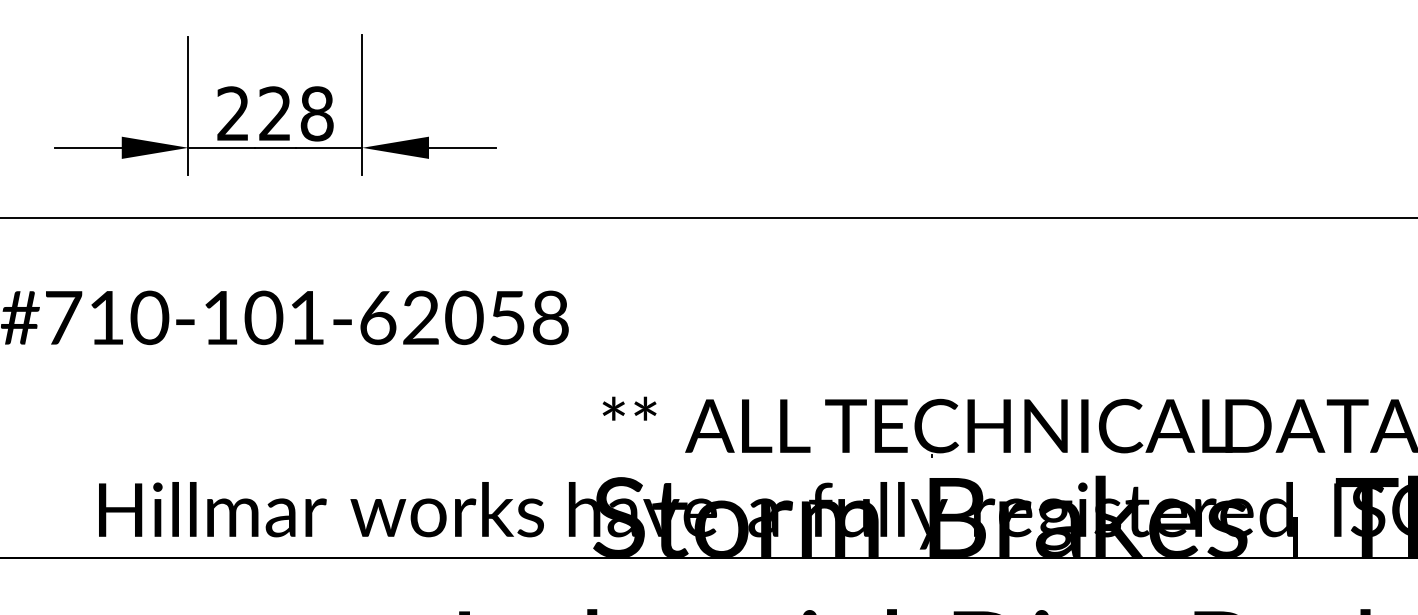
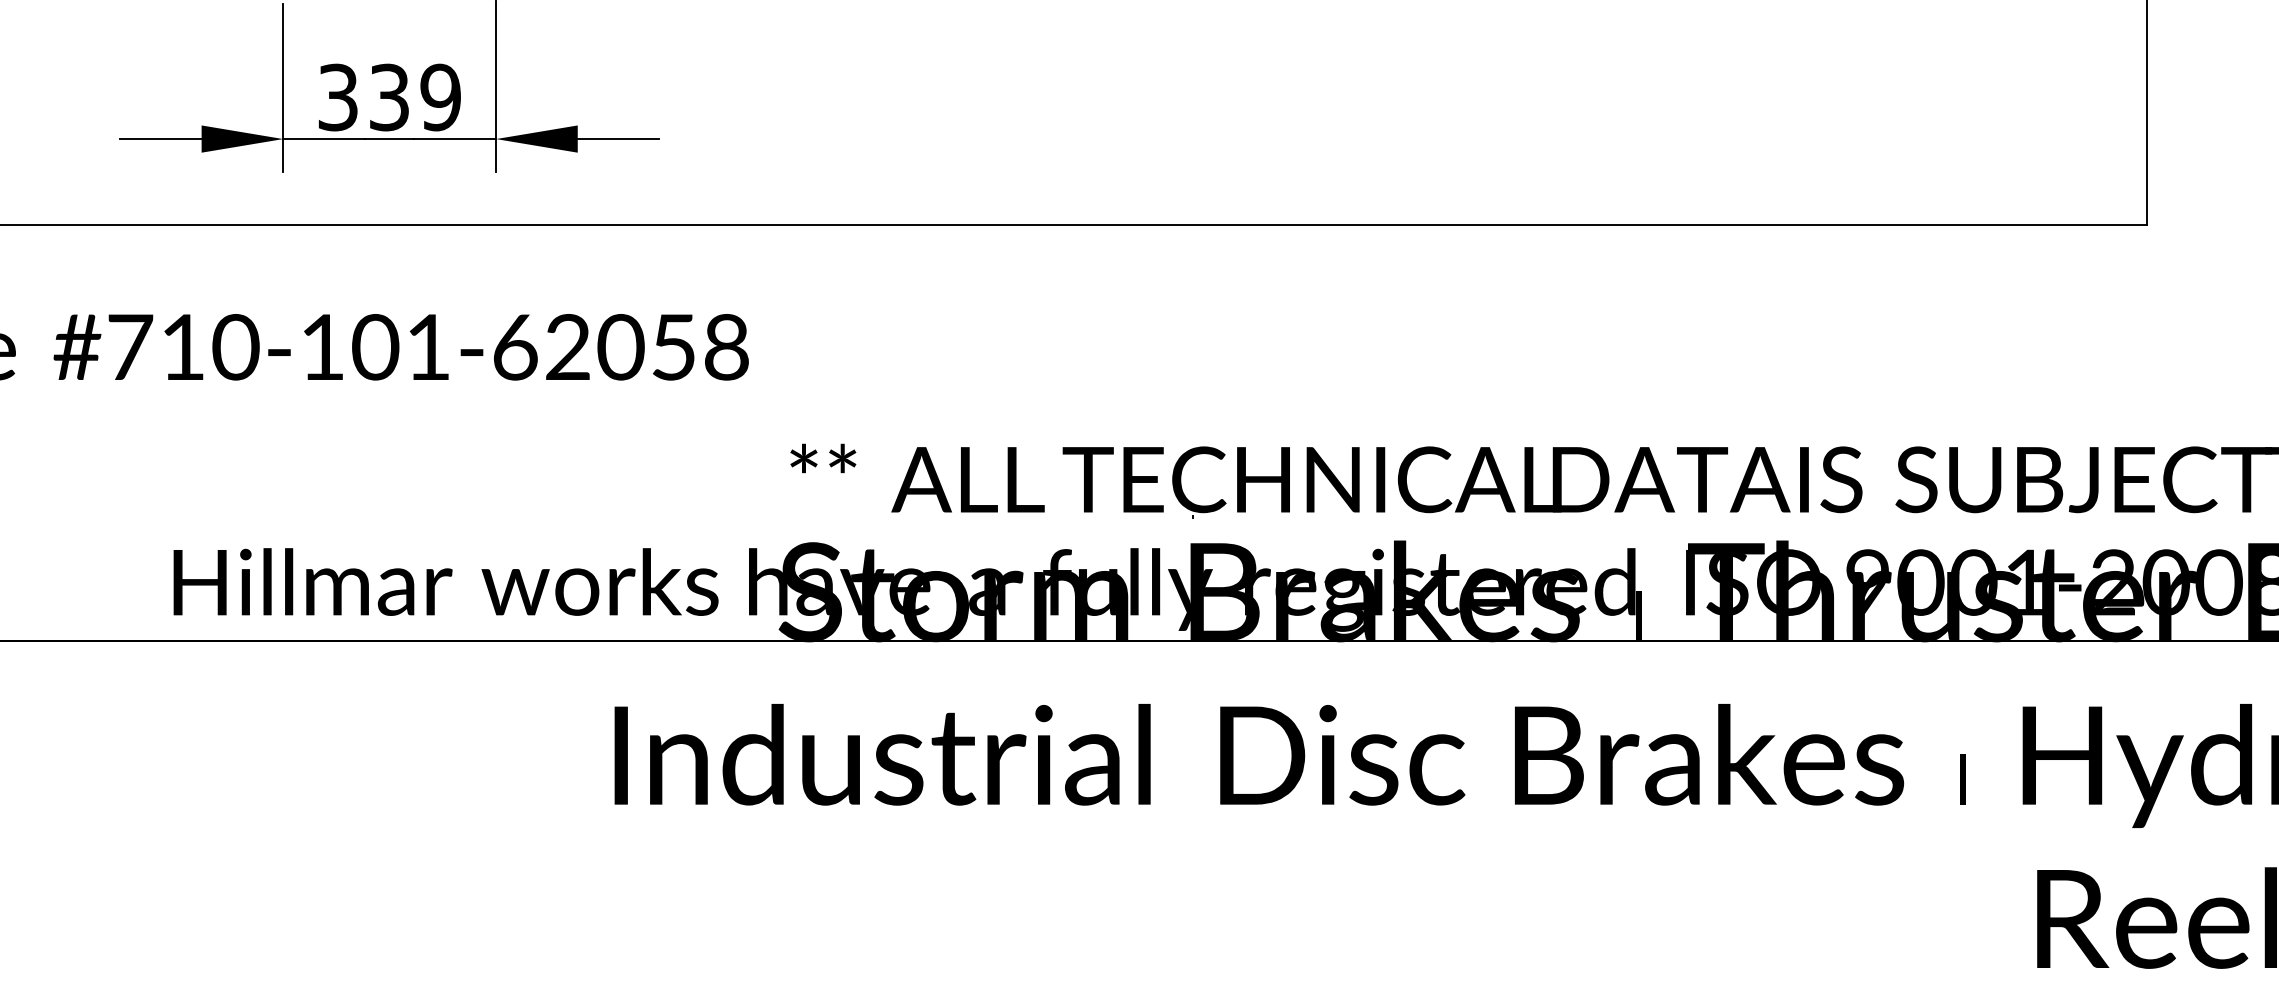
text: (275, 113) -> (389, 97), 228 -> 339

